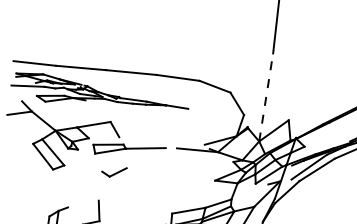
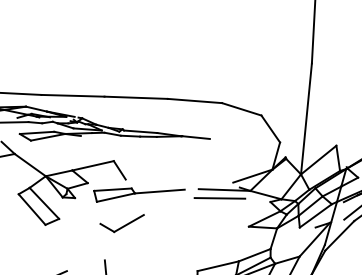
line: (266, 97) -> (306, 118), dashed -> solid
line: (193, 156) -> (220, 198), added
part: (114, 172) -> (122, 223), size x1.43

